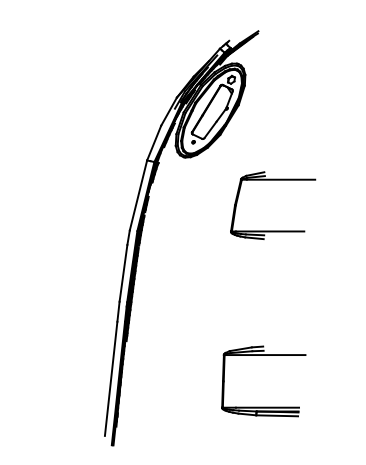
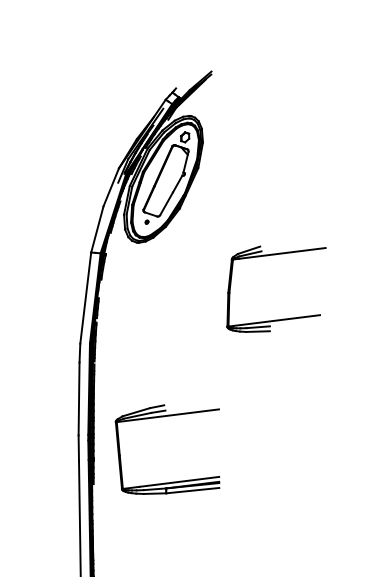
part: (273, 180) -> (273, 255), moved
part: (263, 406) -> (174, 481), moved

